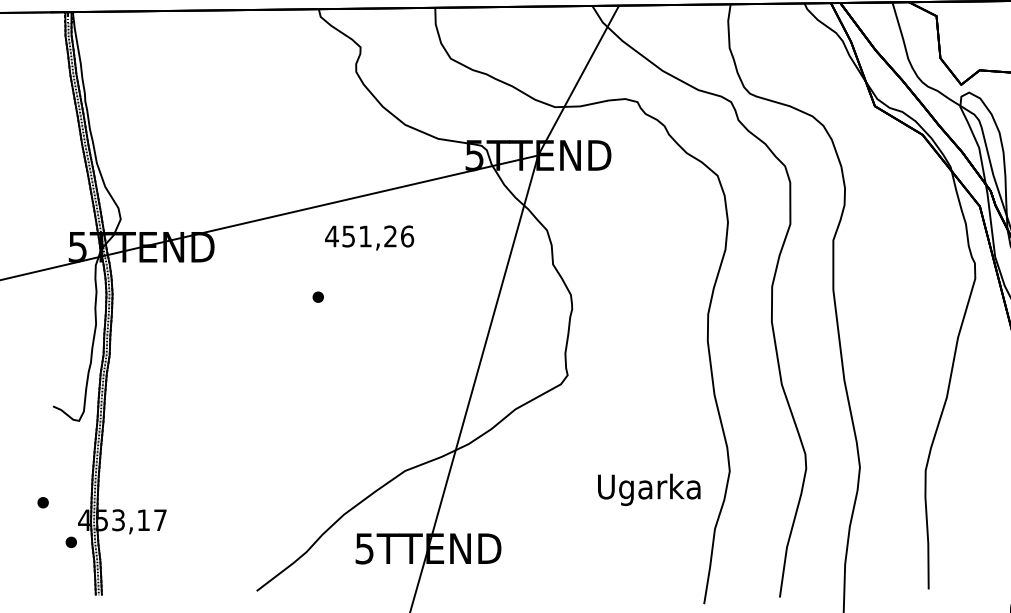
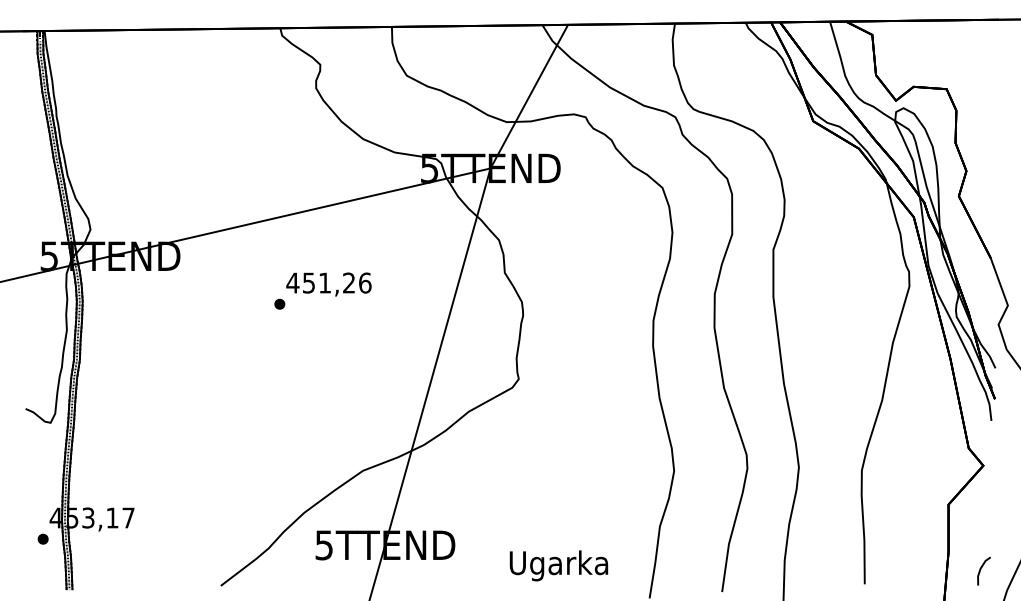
text: (369, 237) -> (328, 284), moved
text: (648, 489) -> (558, 565), moved
part: (42, 501) -> (15, 500), removed

